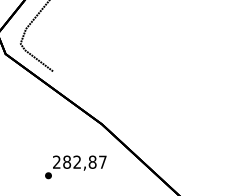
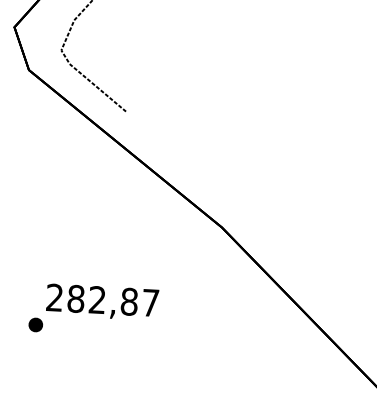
text: (75, 167) -> (93, 310), moved

